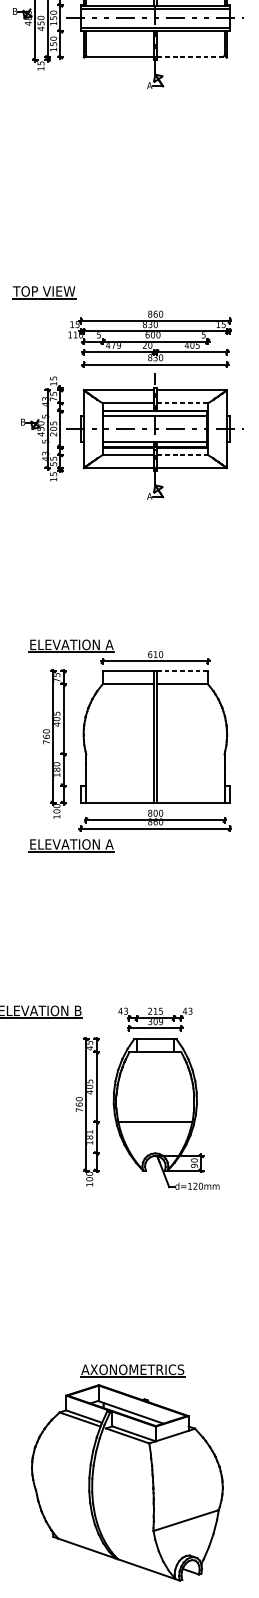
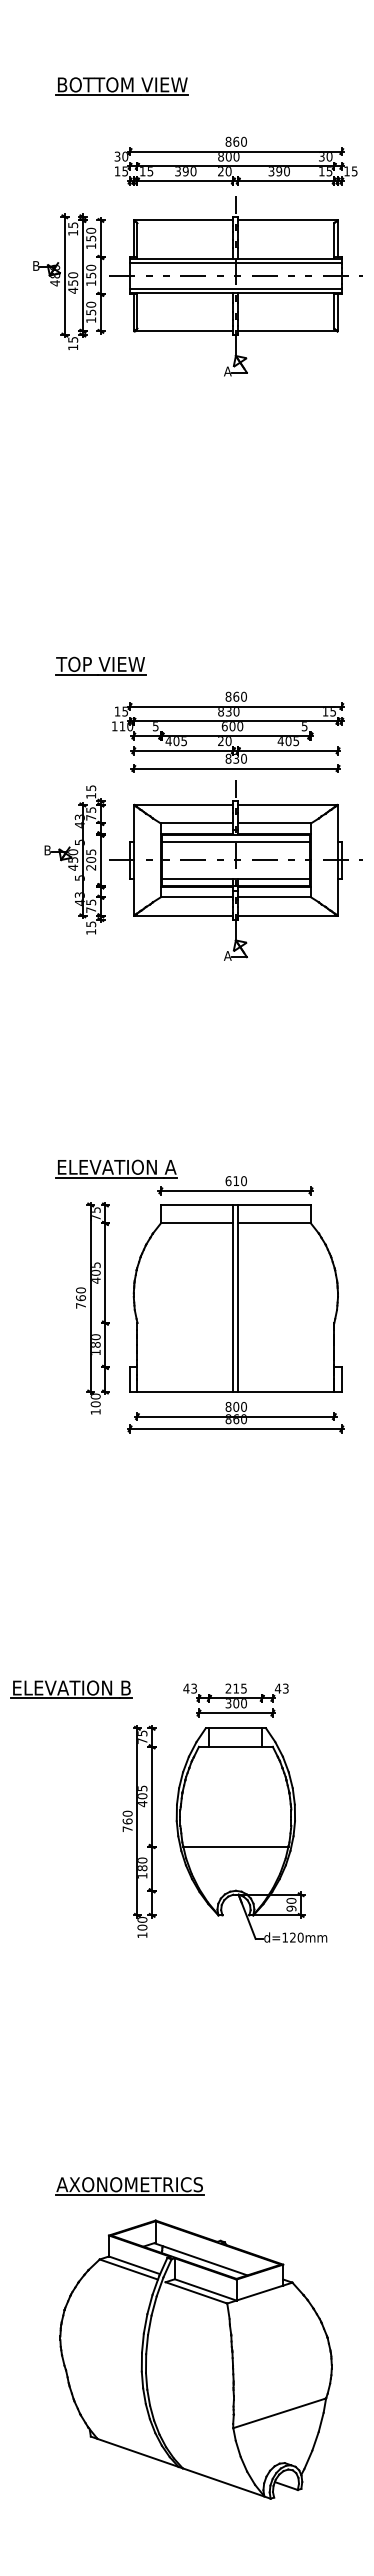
line: (192, 57) -> (288, 331), dashed -> solid
part: (44, 292) -> (100, 665), moved
text: (116, 345) -> (180, 741), 479 -> 405
line: (182, 403) -> (274, 823), dashed -> solid
line: (183, 455) -> (275, 897), dashed -> solid
text: (53, 463) -> (91, 909), 55 -> 75
line: (182, 671) -> (274, 1204), dashed -> solid
part: (71, 845) -> (116, 1452), removed
text: (160, 1021) -> (243, 1703), 309 -> 300
text: (89, 1048) -> (142, 1741), 45 -> 75
text: (89, 1132) -> (142, 1860), 181 -> 180
part: (132, 1371) -> (129, 2186), moved

